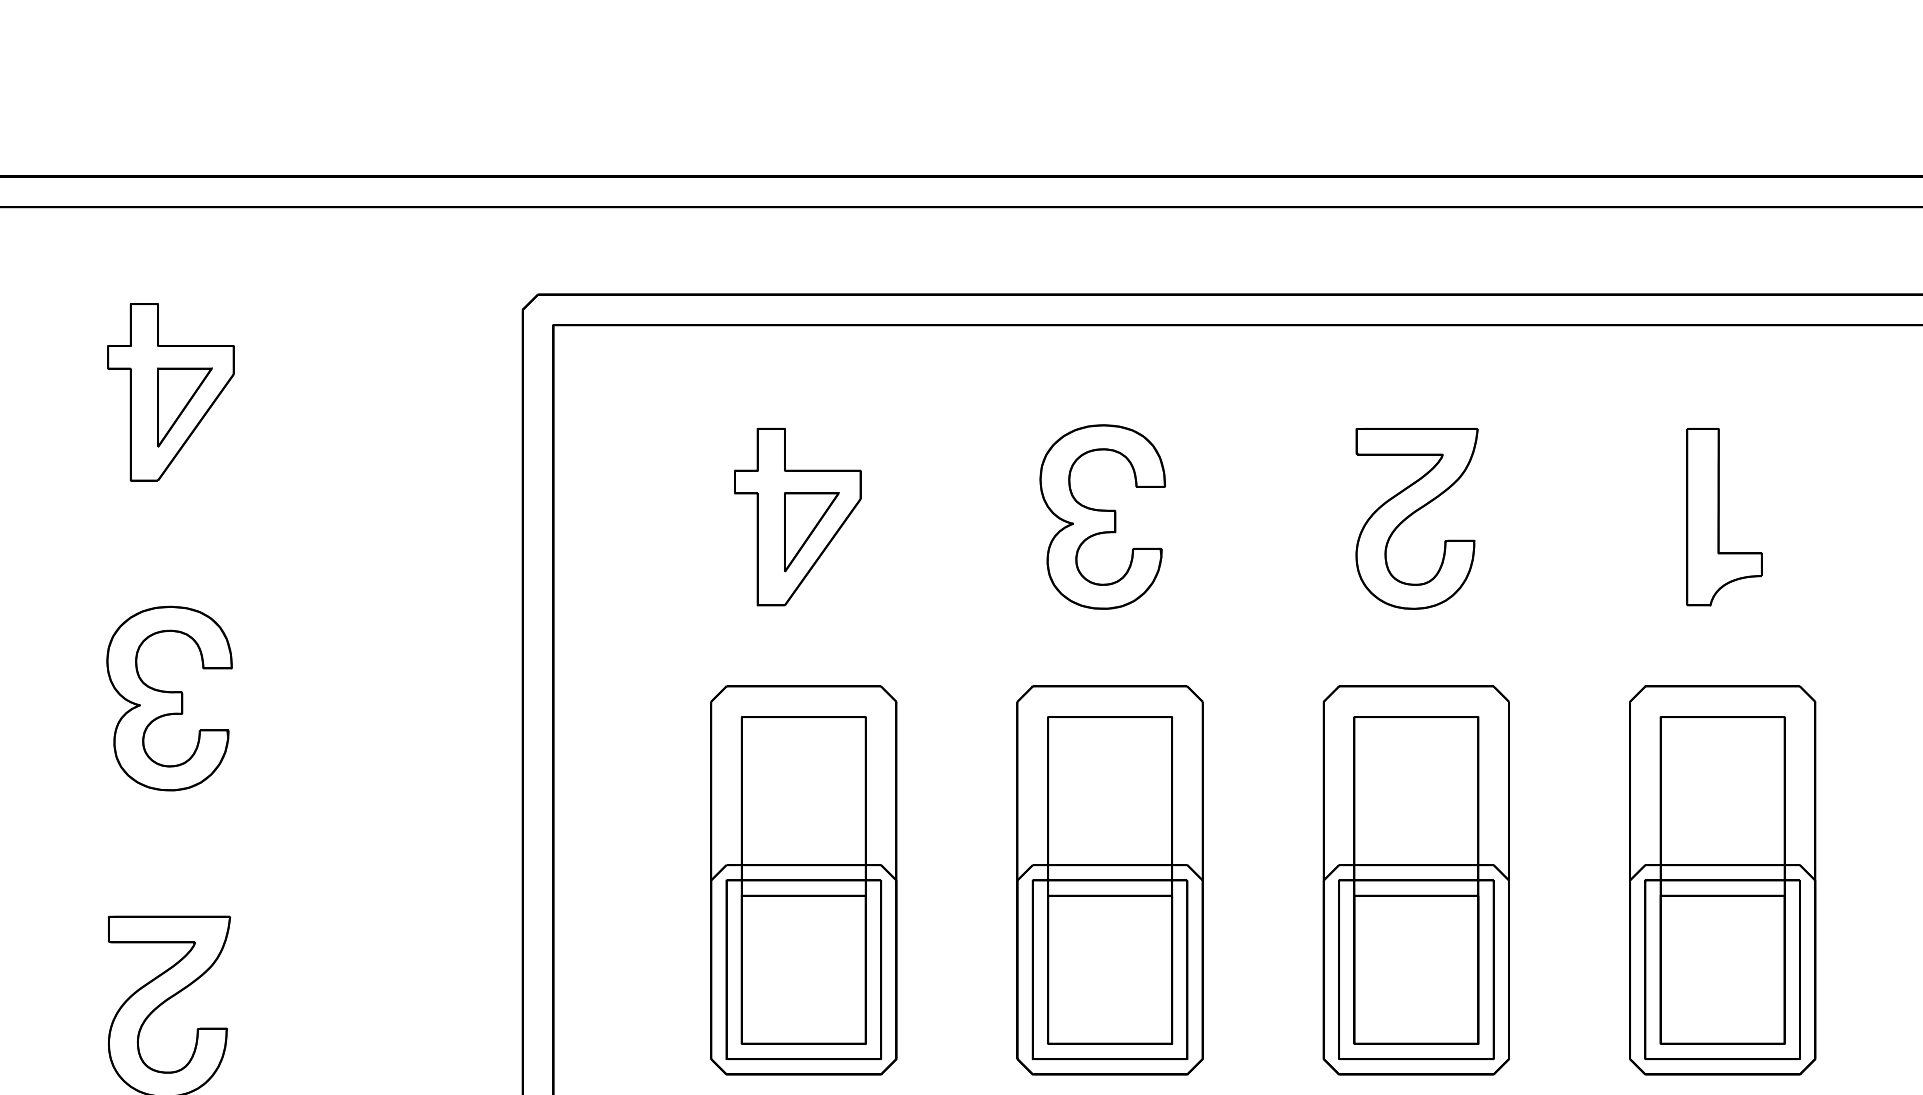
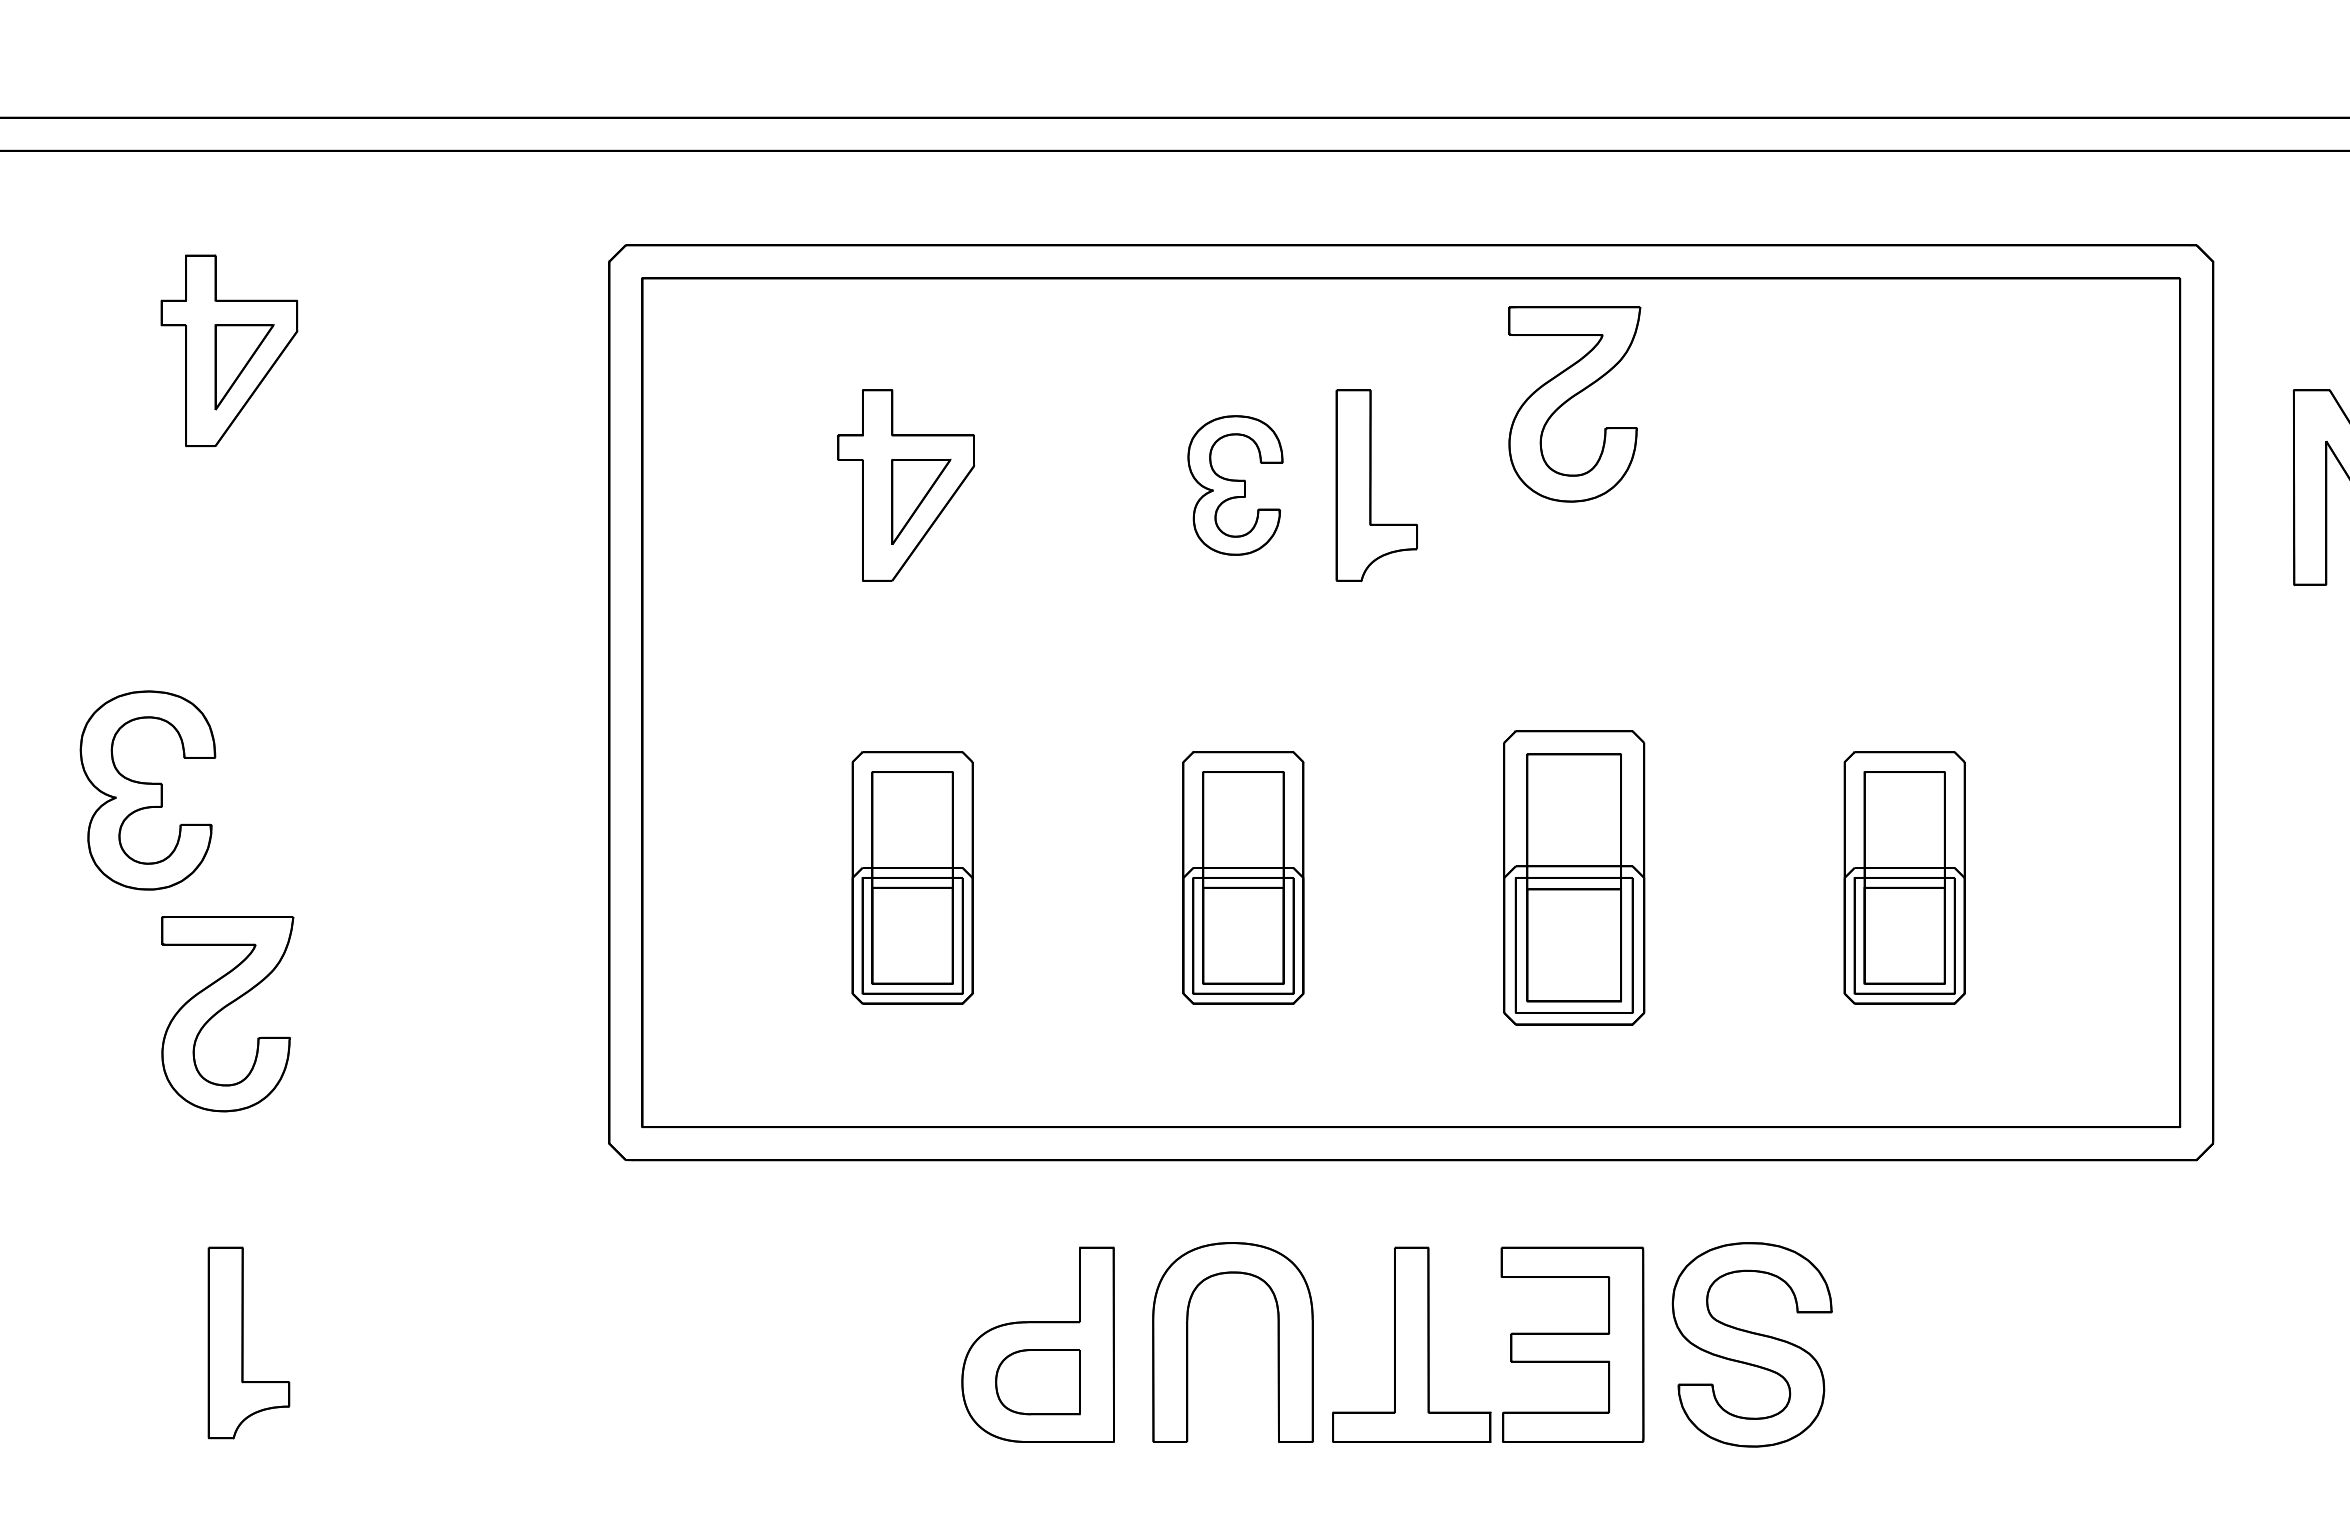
part: (1414, 513) -> (1572, 398), moved
part: (1102, 517) -> (1235, 485), size x0.7
part: (1724, 517) -> (1376, 485), moved
part: (169, 698) -> (147, 790), moved
part: (803, 880) -> (912, 877), size x0.6
part: (1110, 880) -> (1243, 877), size x0.6
part: (1416, 880) -> (1574, 877), size x0.7
part: (1722, 880) -> (1904, 877), size x0.6

